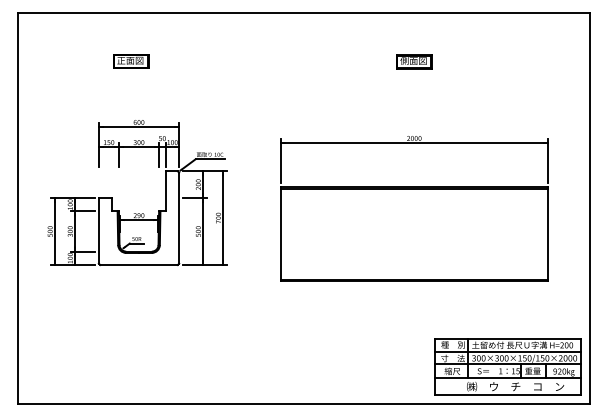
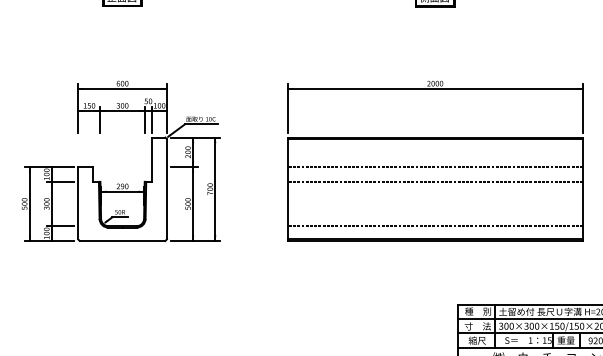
part: (137, 213) -> (120, 184), moved
line: (414, 214) -> (435, 167), added
line: (414, 227) -> (435, 181), added
line: (414, 267) -> (435, 226), added

